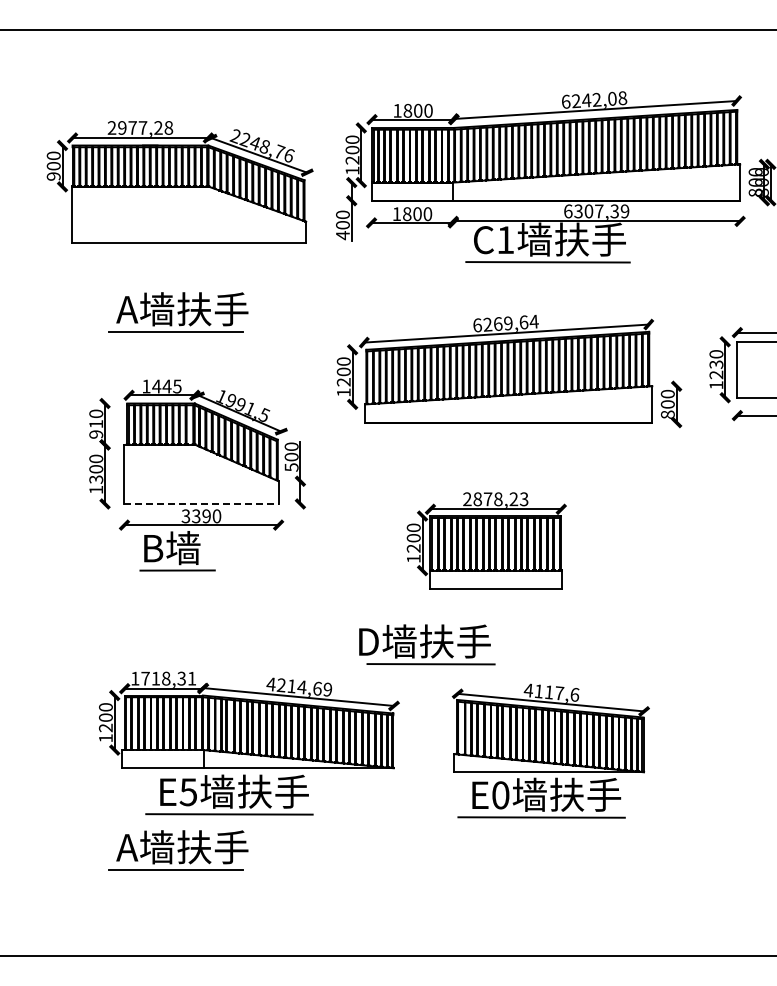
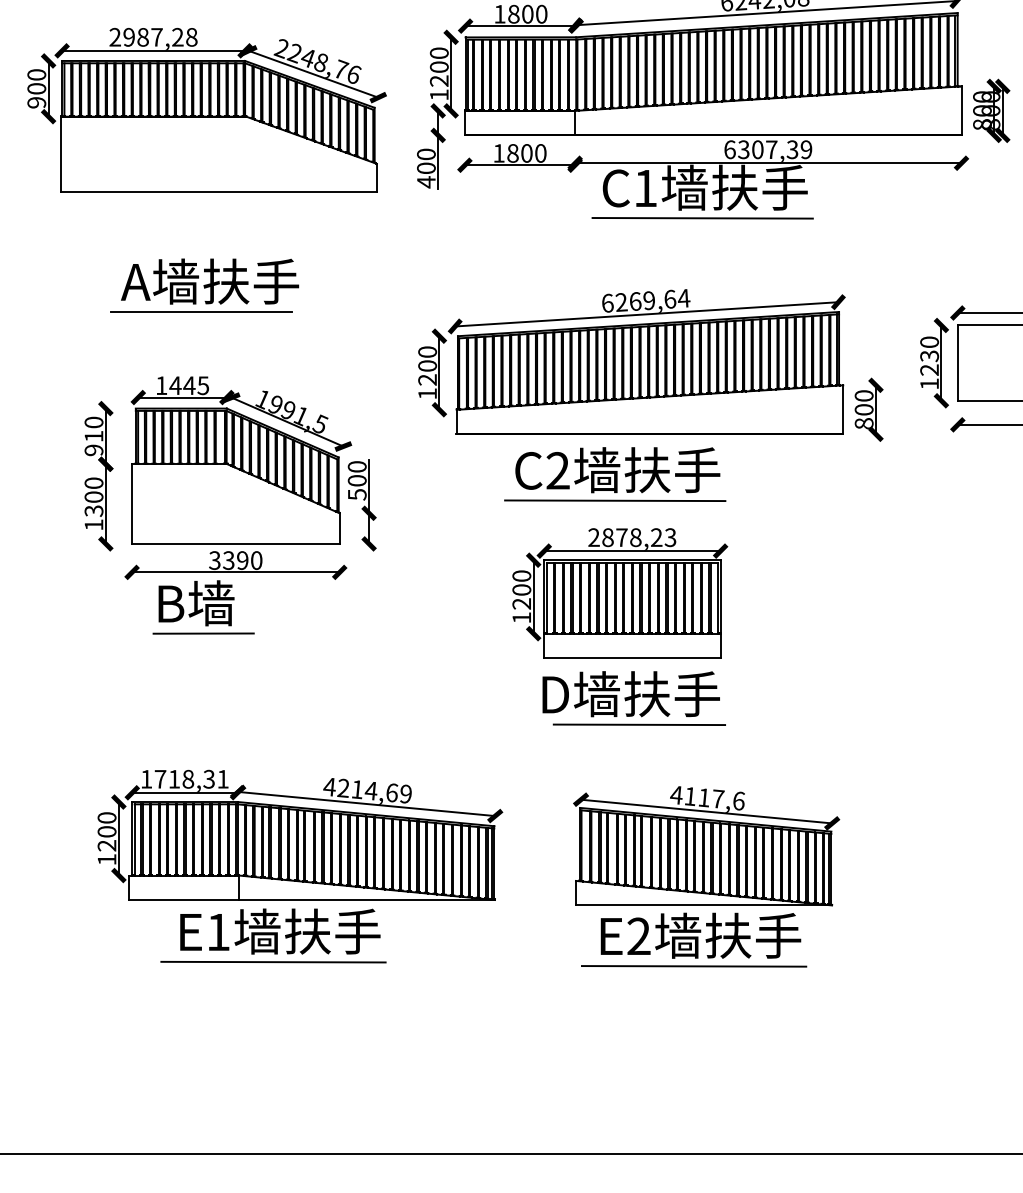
text: (132, 127) -> (142, 36), 2977,28 -> 2987,28
part: (482, 452) -> (614, 474), added
line: (202, 503) -> (237, 543), dashed -> solid
part: (427, 644) -> (634, 698), moved
text: (187, 792) -> (216, 932), E5 -> E1
text: (500, 795) -> (638, 936), E0 -> E2
part: (178, 850) -> (204, 1010), removed

